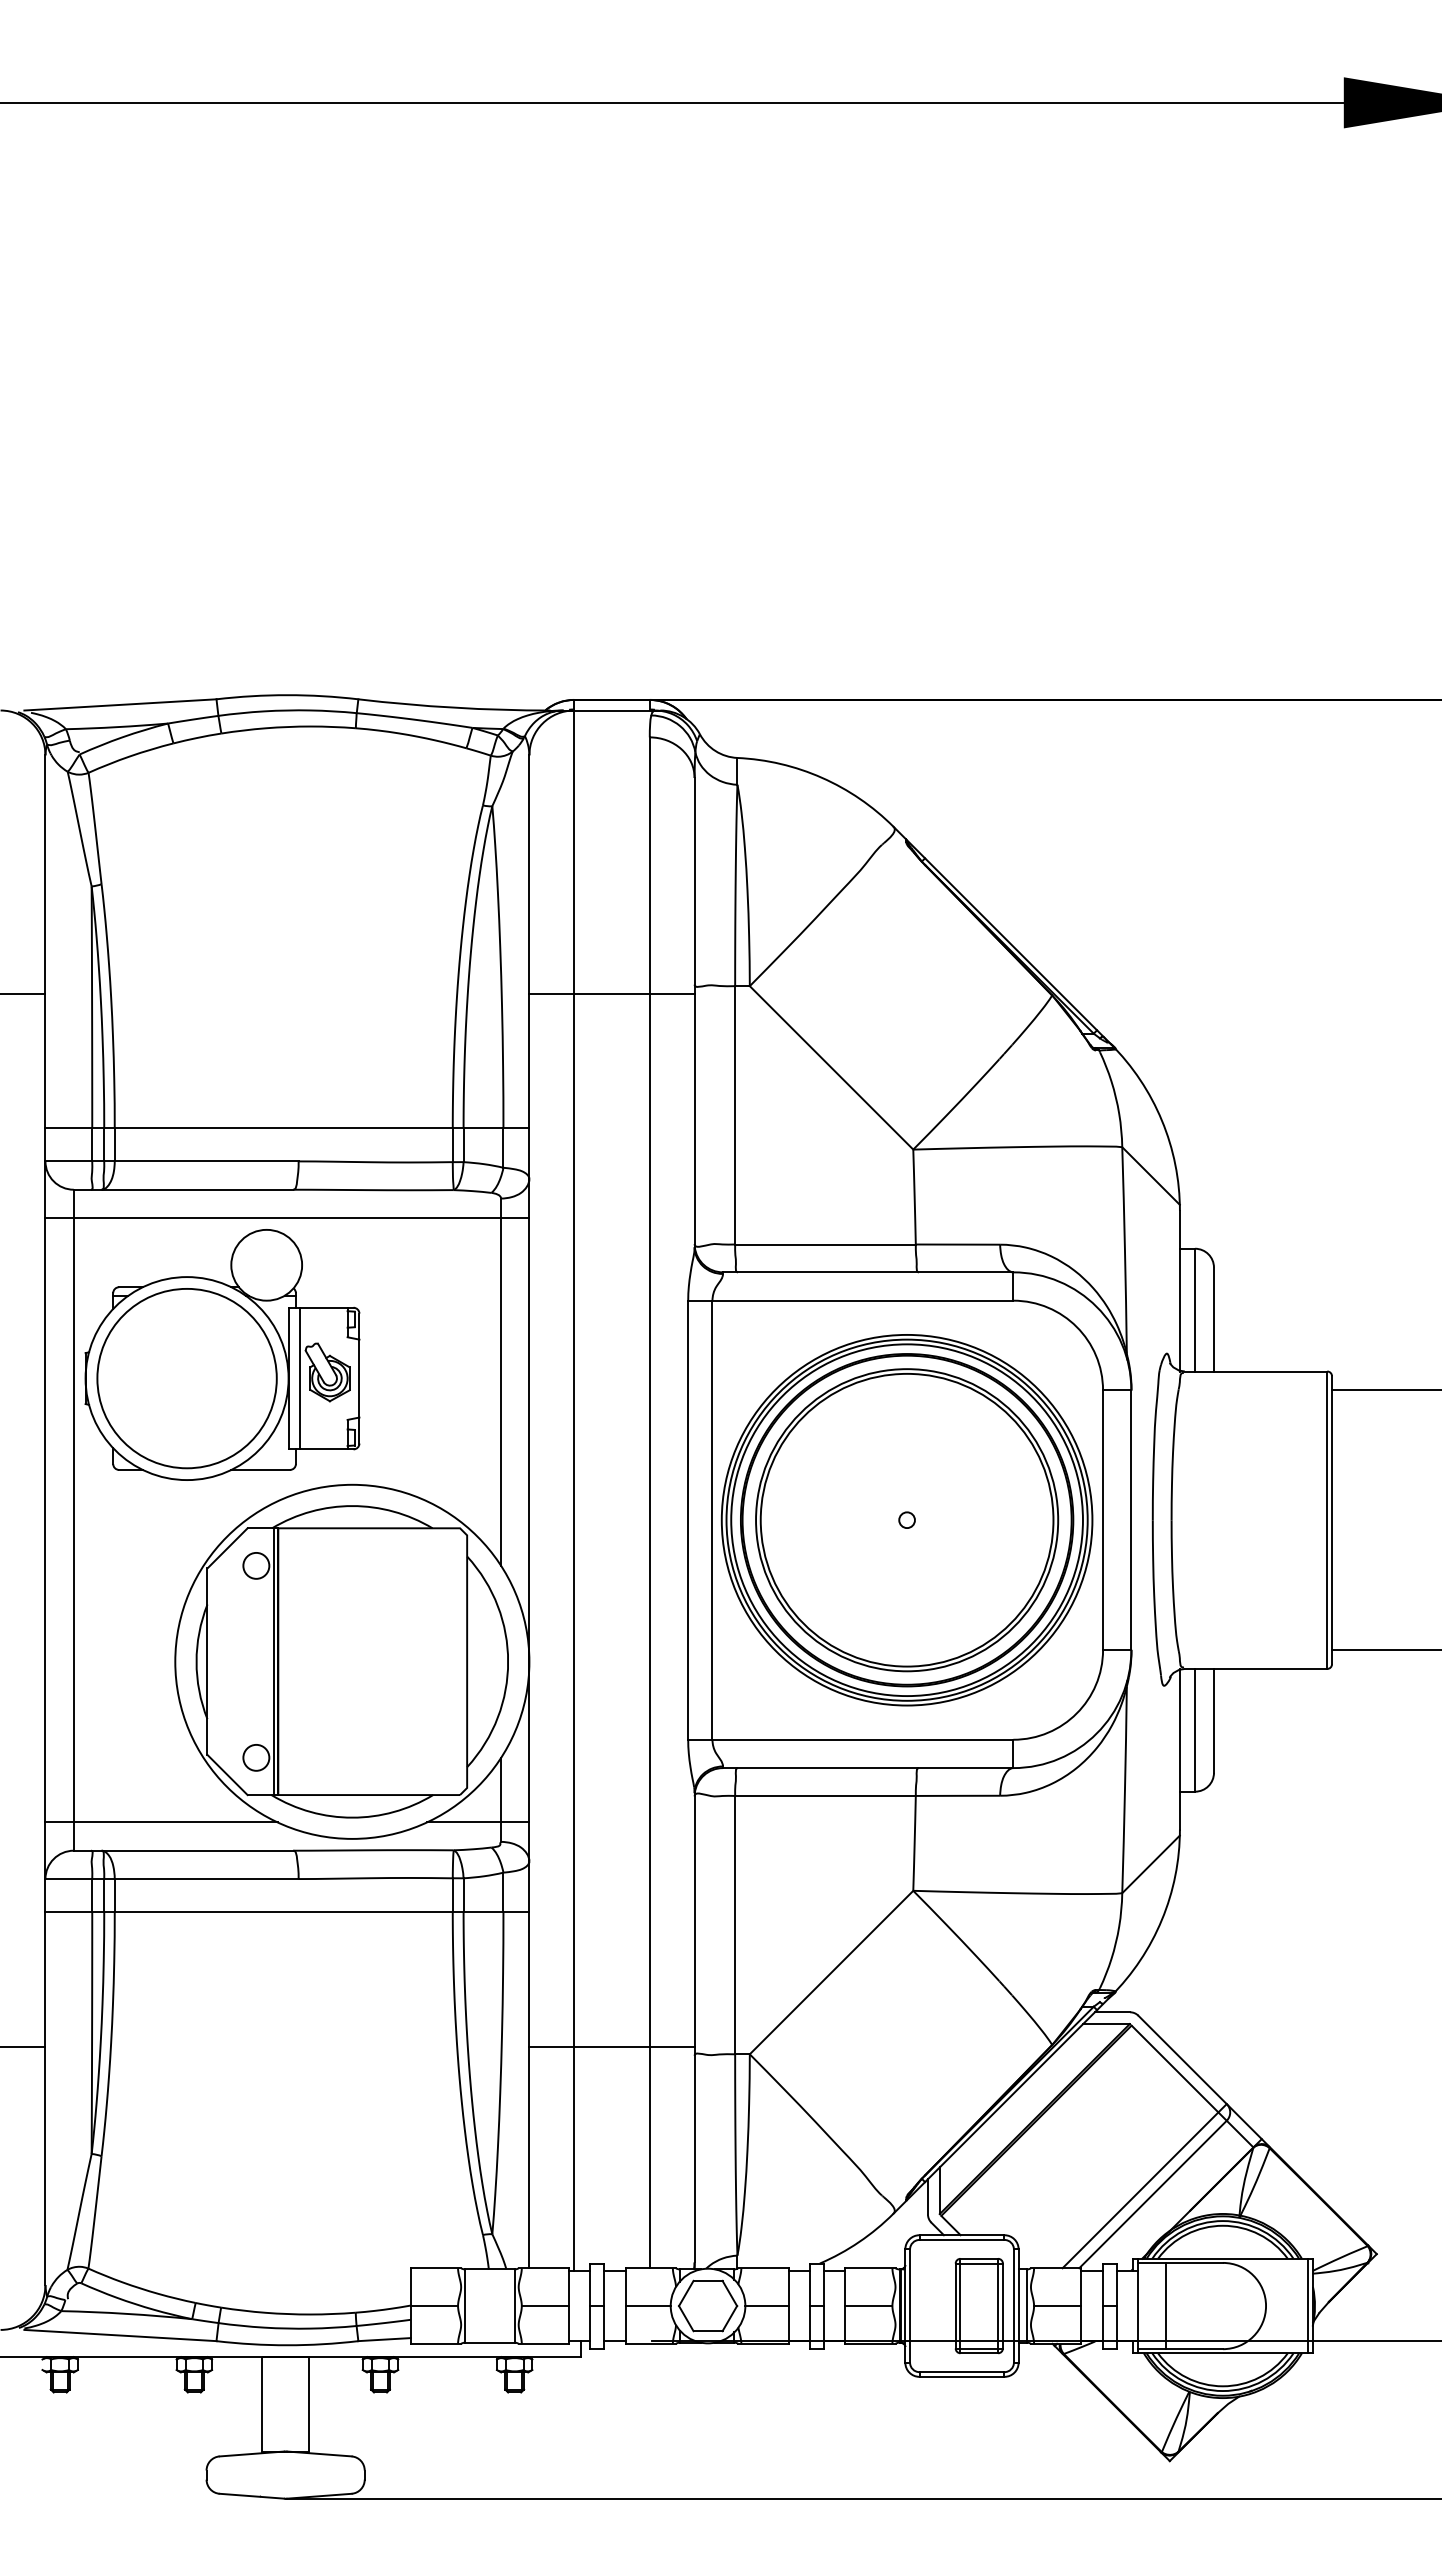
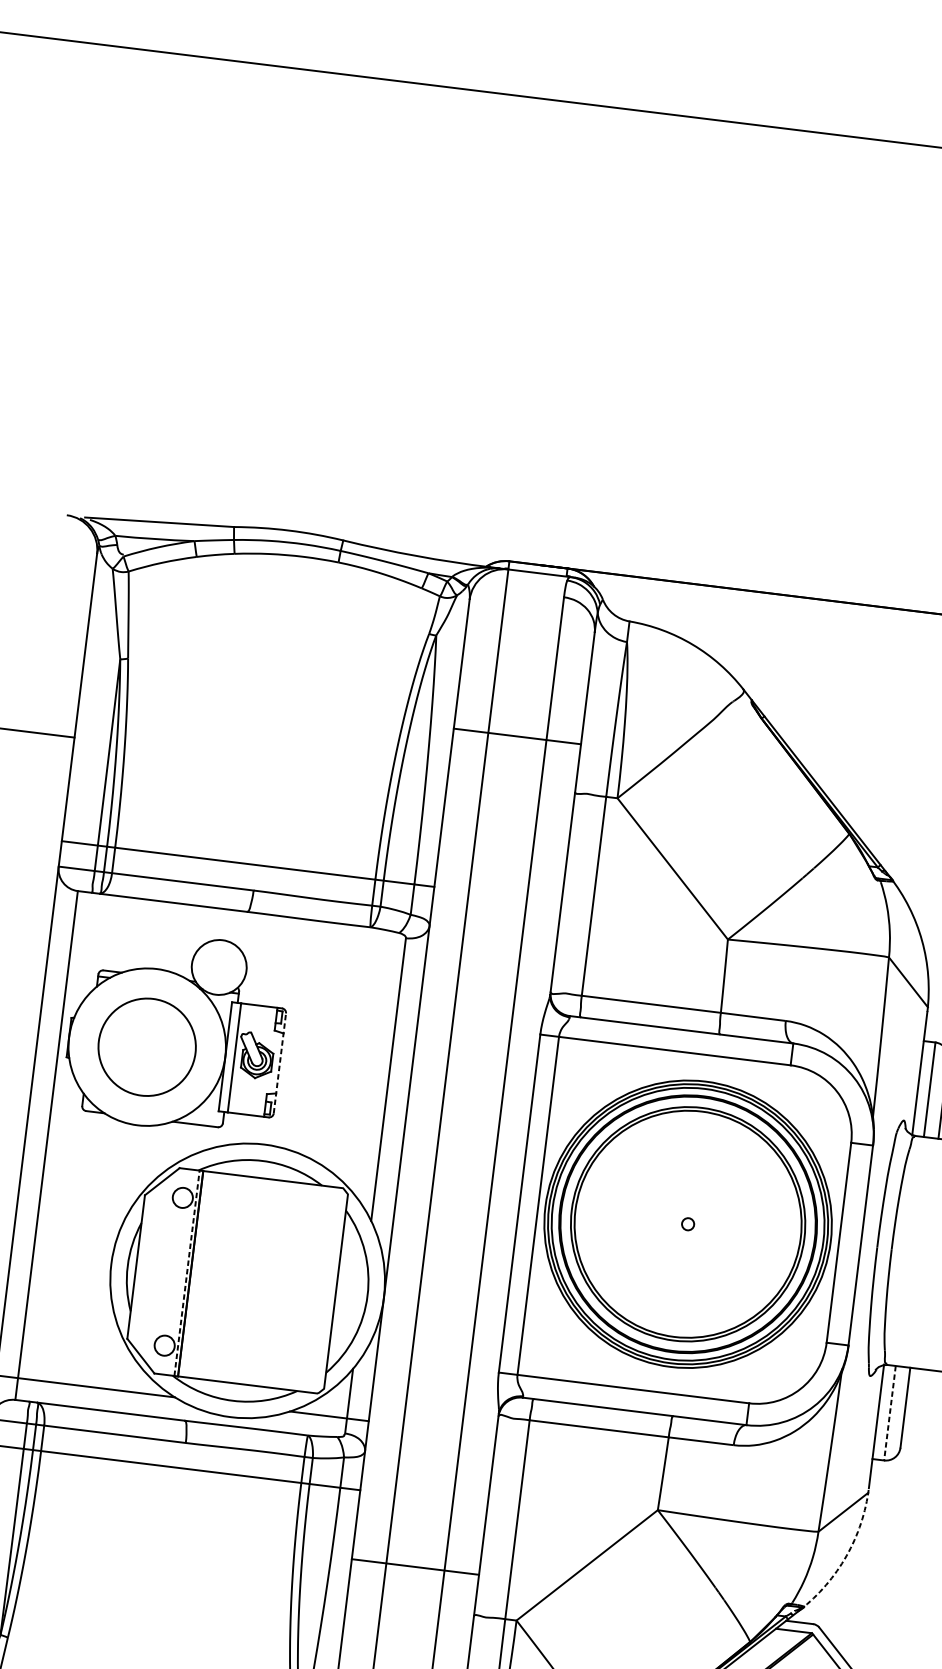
line: (611, 993) -> (517, 736), moved
line: (287, 1218) -> (239, 933), removed
circle: (186, 1378) -> (146, 1047), size x0.7
line: (359, 1378) -> (279, 1063), solid -> dashed
line: (273, 1661) -> (187, 1273), solid -> dashed
line: (1195, 1730) -> (890, 1413), solid -> dashed
arc: (1161, 1919) -> (846, 1555), solid -> dashed
line: (611, 2046) -> (415, 1566), moved

